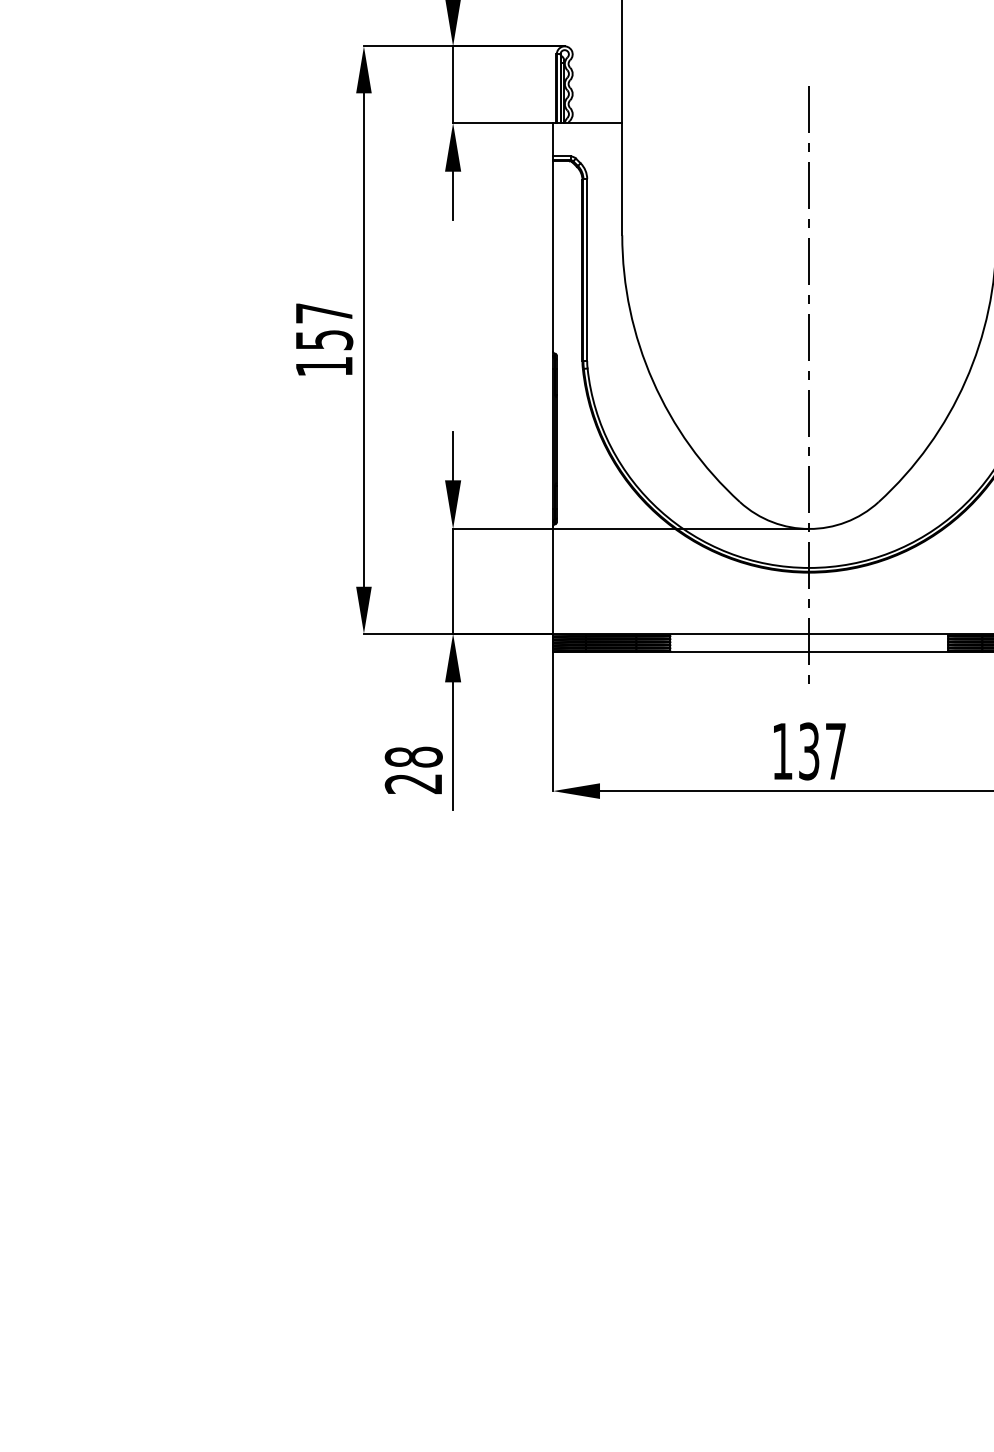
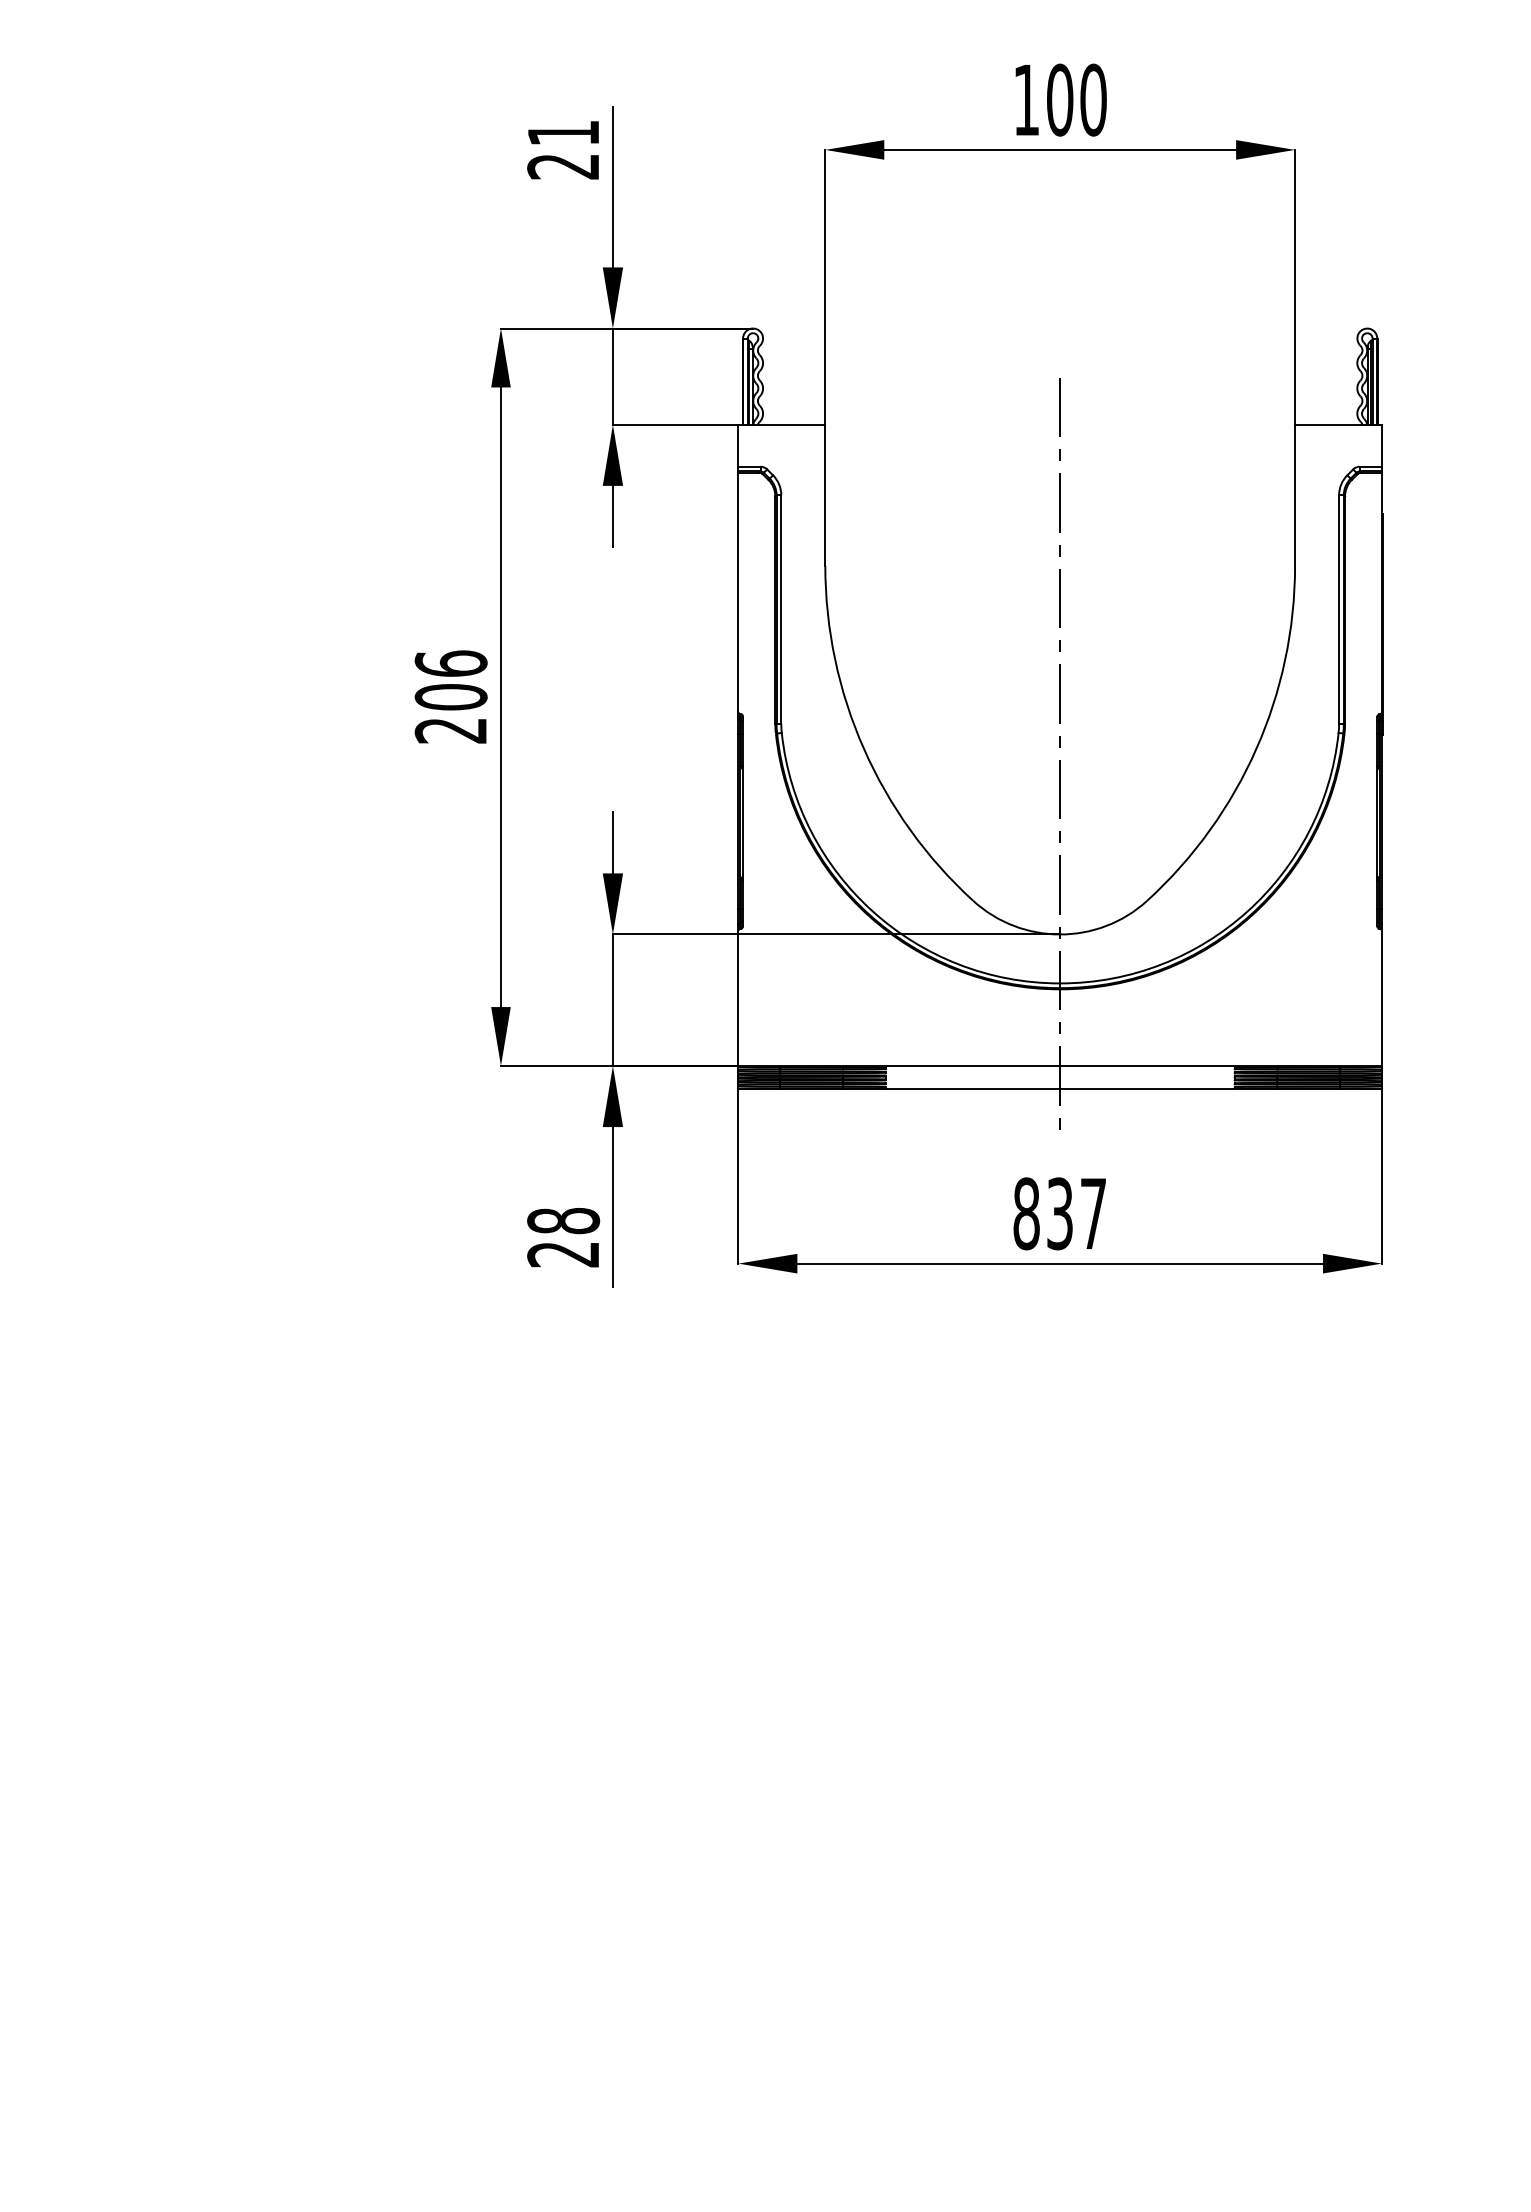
text: (323, 339) -> (450, 696), 157 -> 206
text: (782, 751) -> (1026, 1213), 137 -> 837

